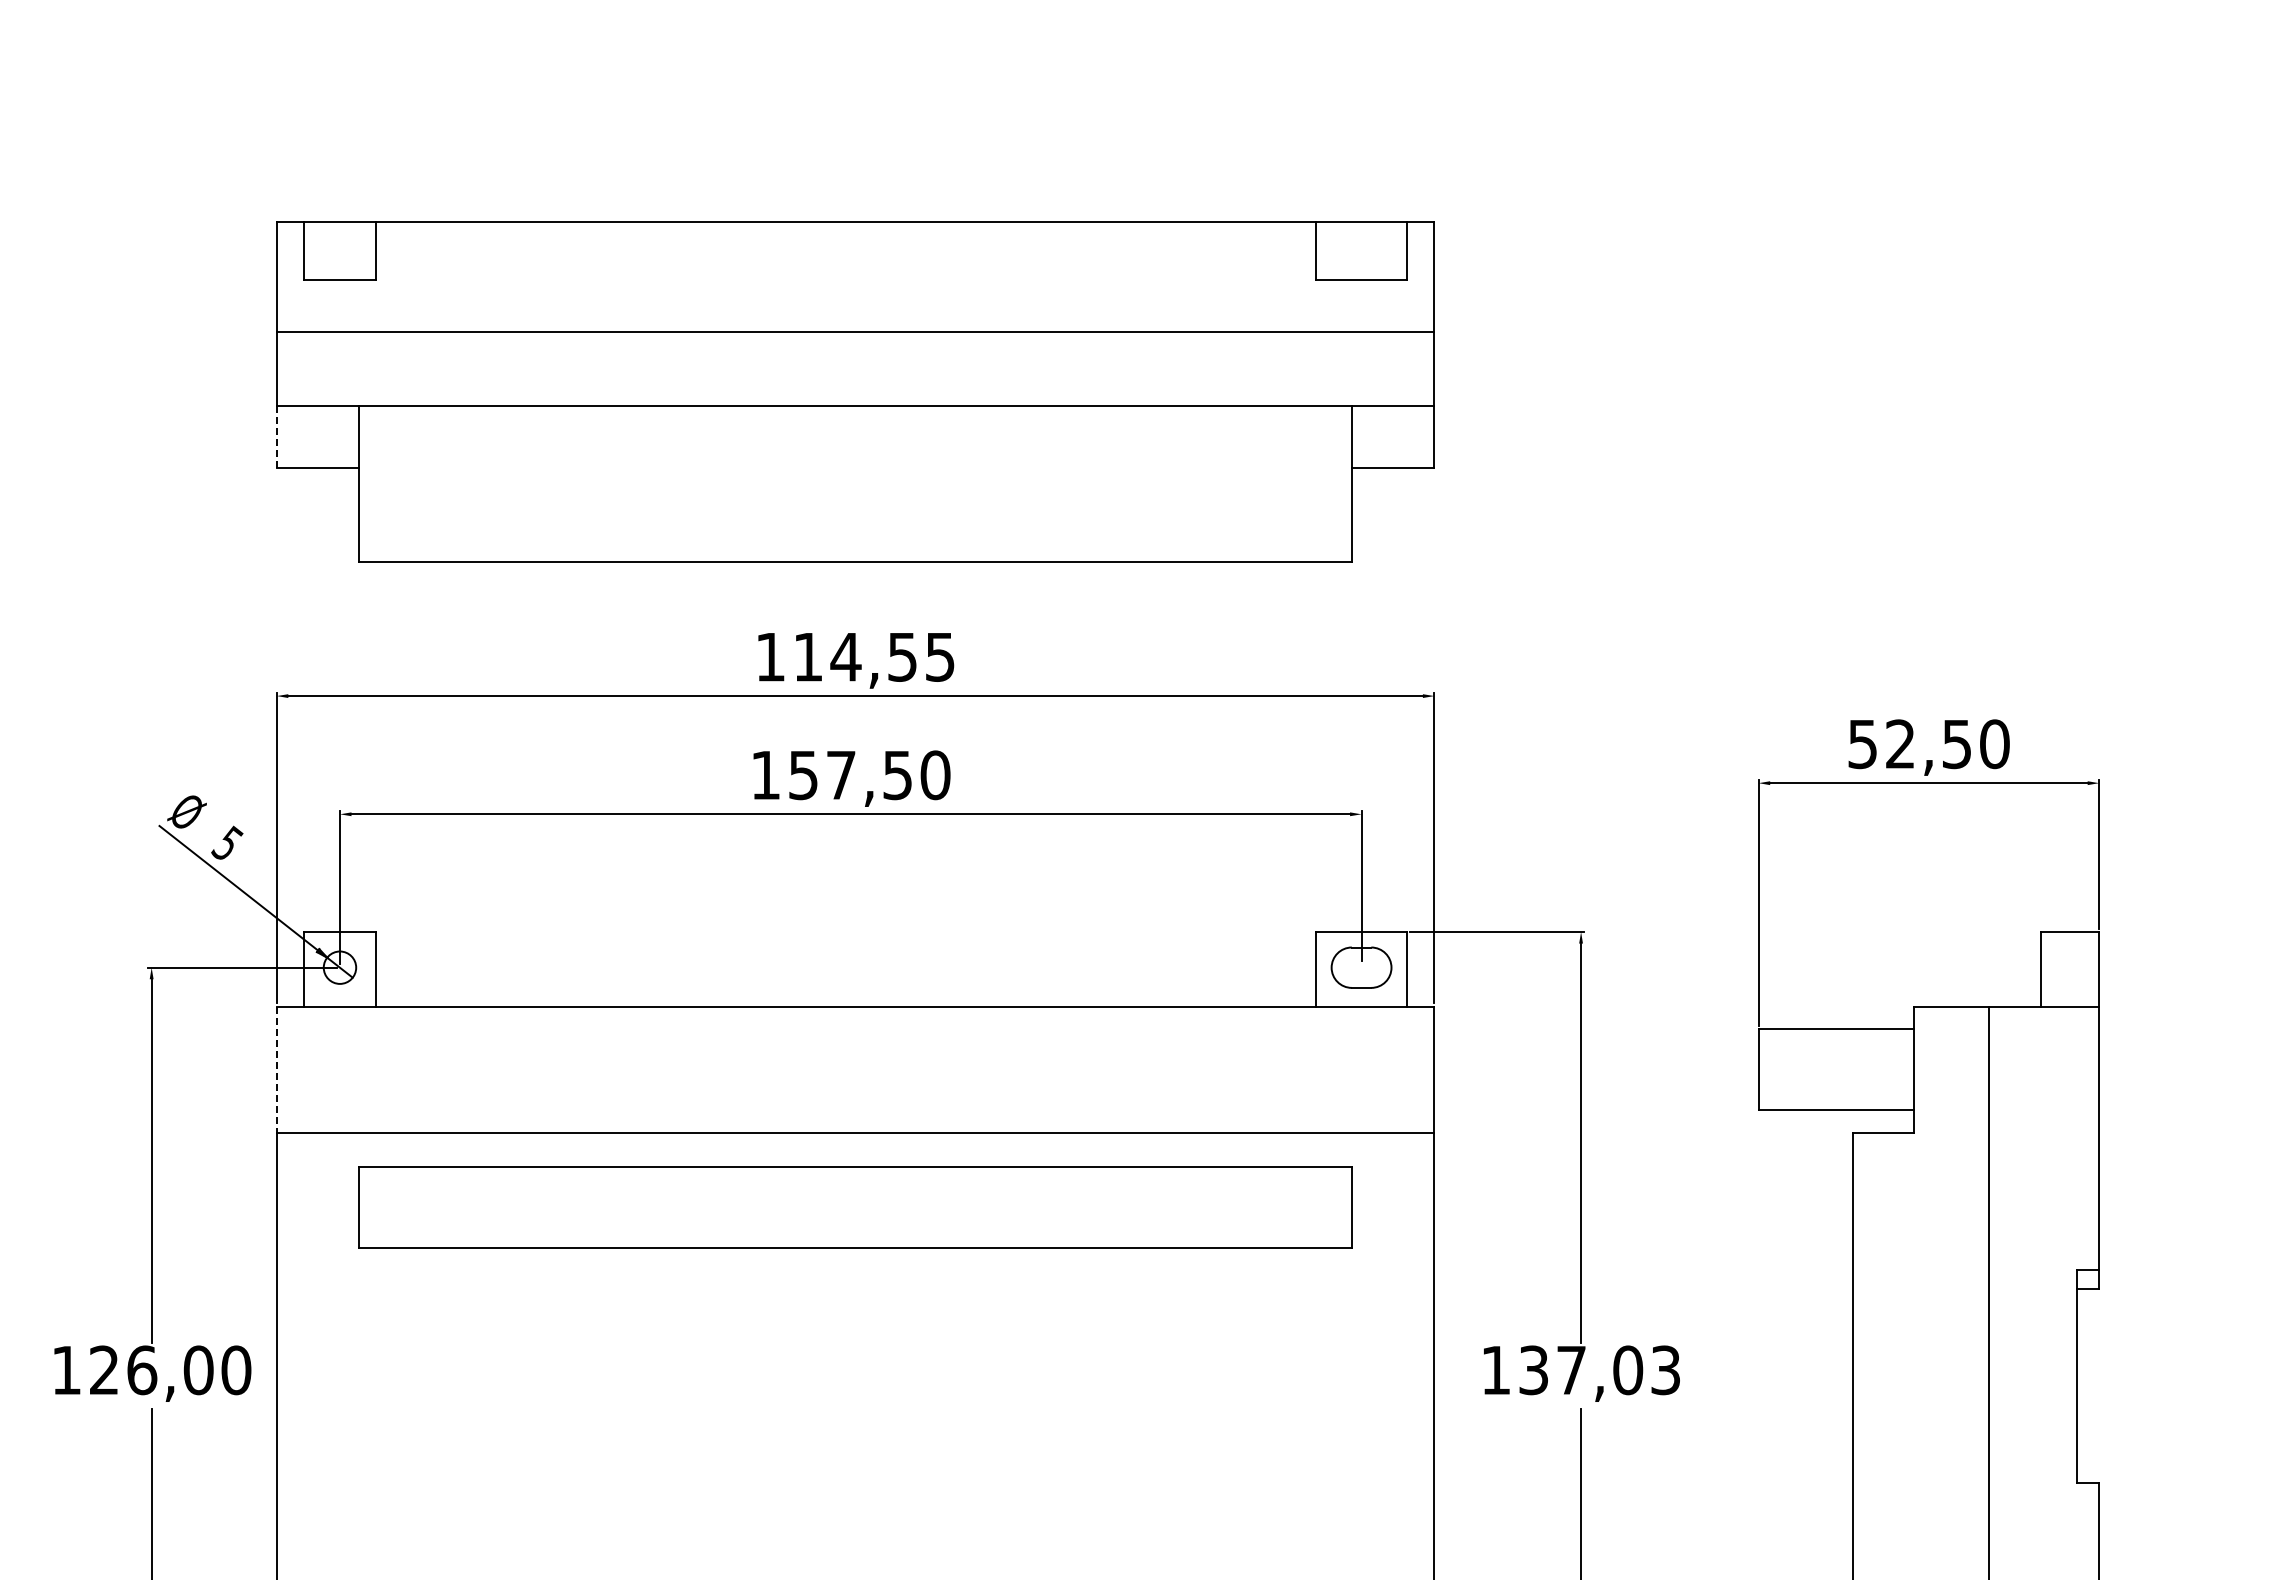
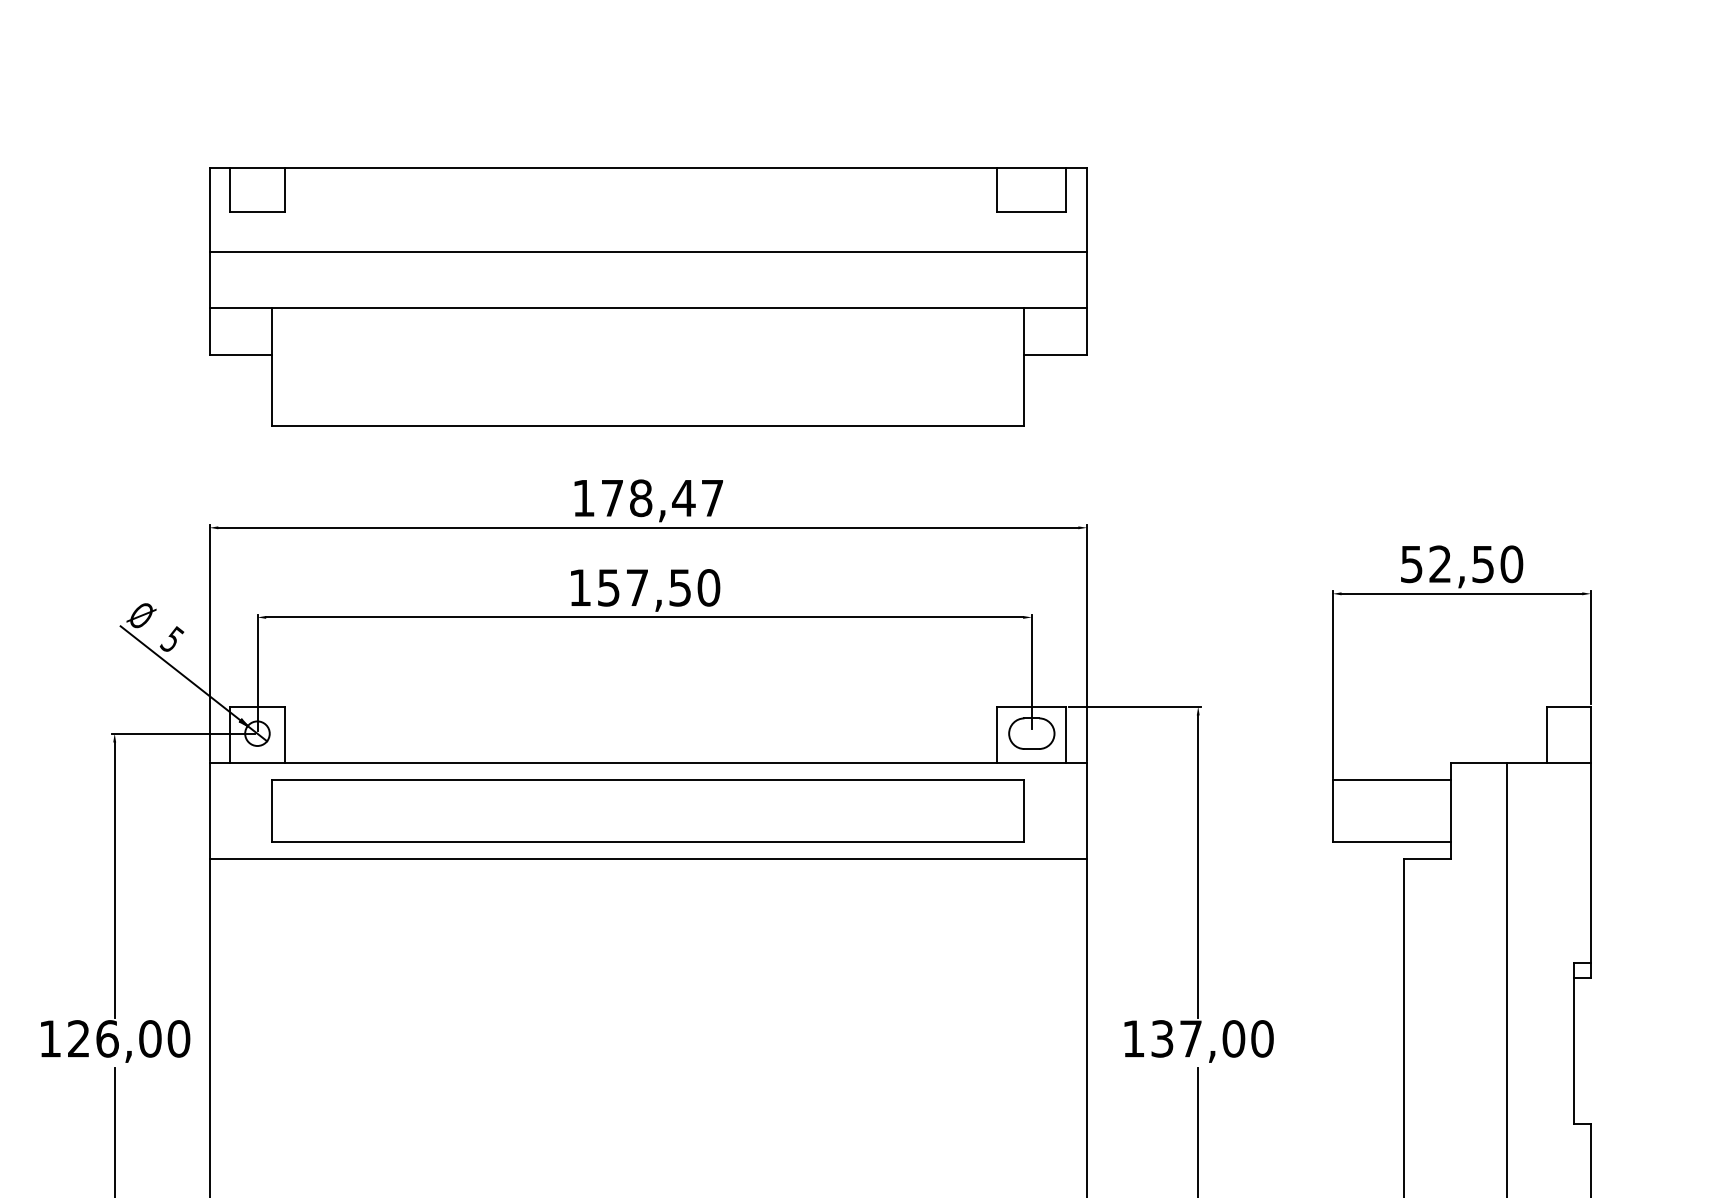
line: (276, 437) -> (209, 331), dashed -> solid
text: (874, 656) -> (662, 497), 114,55 -> 178,47
line: (276, 1070) -> (209, 811), dashed -> solid
part: (855, 1207) -> (648, 810), moved
text: (1665, 1370) -> (1262, 1039), 137,03 -> 137,00

